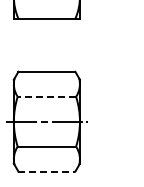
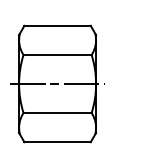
line: (46, 96) -> (57, 54), dashed -> solid
line: (47, 171) -> (58, 142), dashed -> solid

